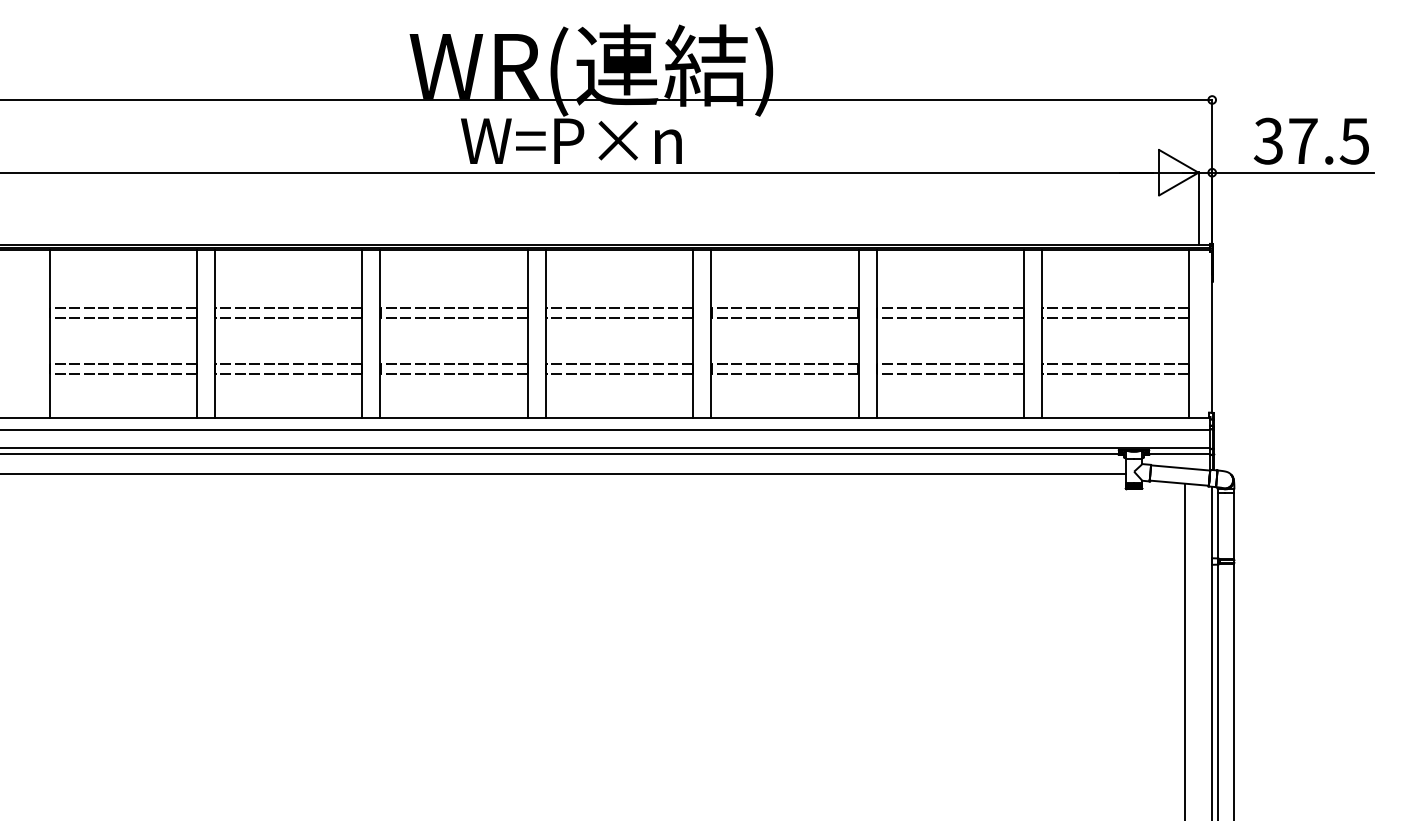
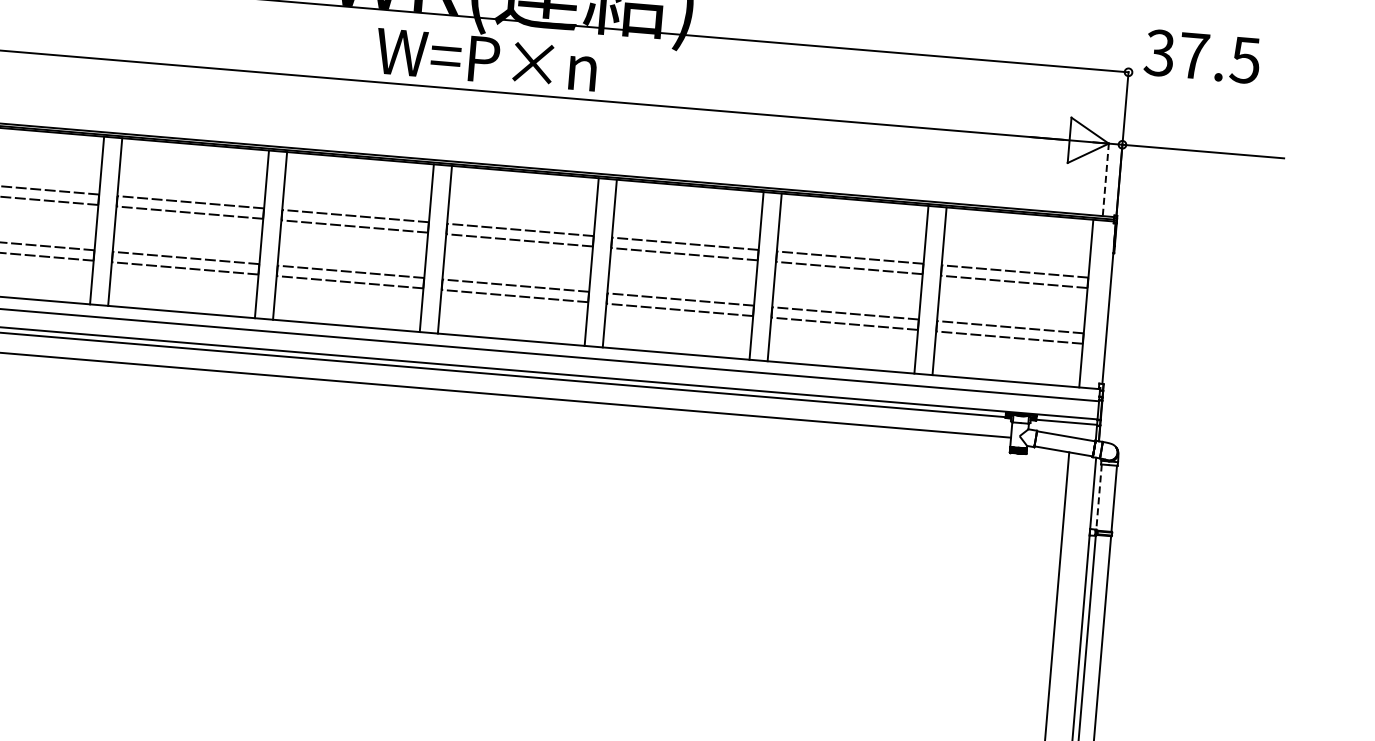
text: (1310, 140) -> (1201, 55), moved
line: (1198, 208) -> (1105, 179), solid -> dashed
line: (1218, 526) -> (1099, 497), solid -> dashed

